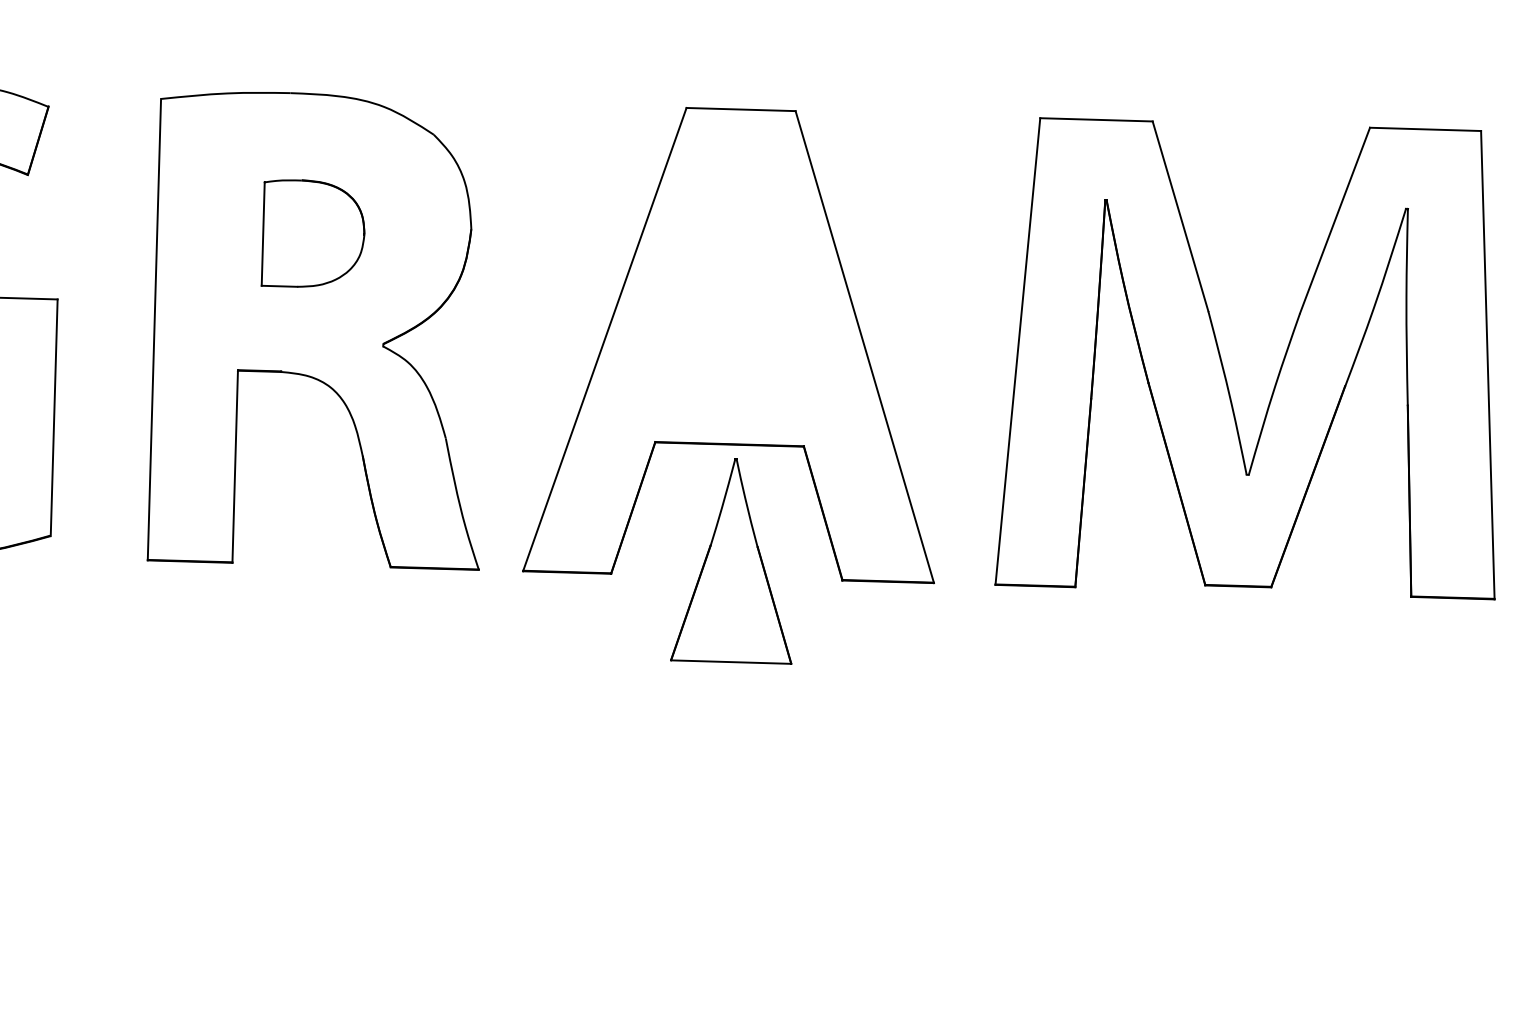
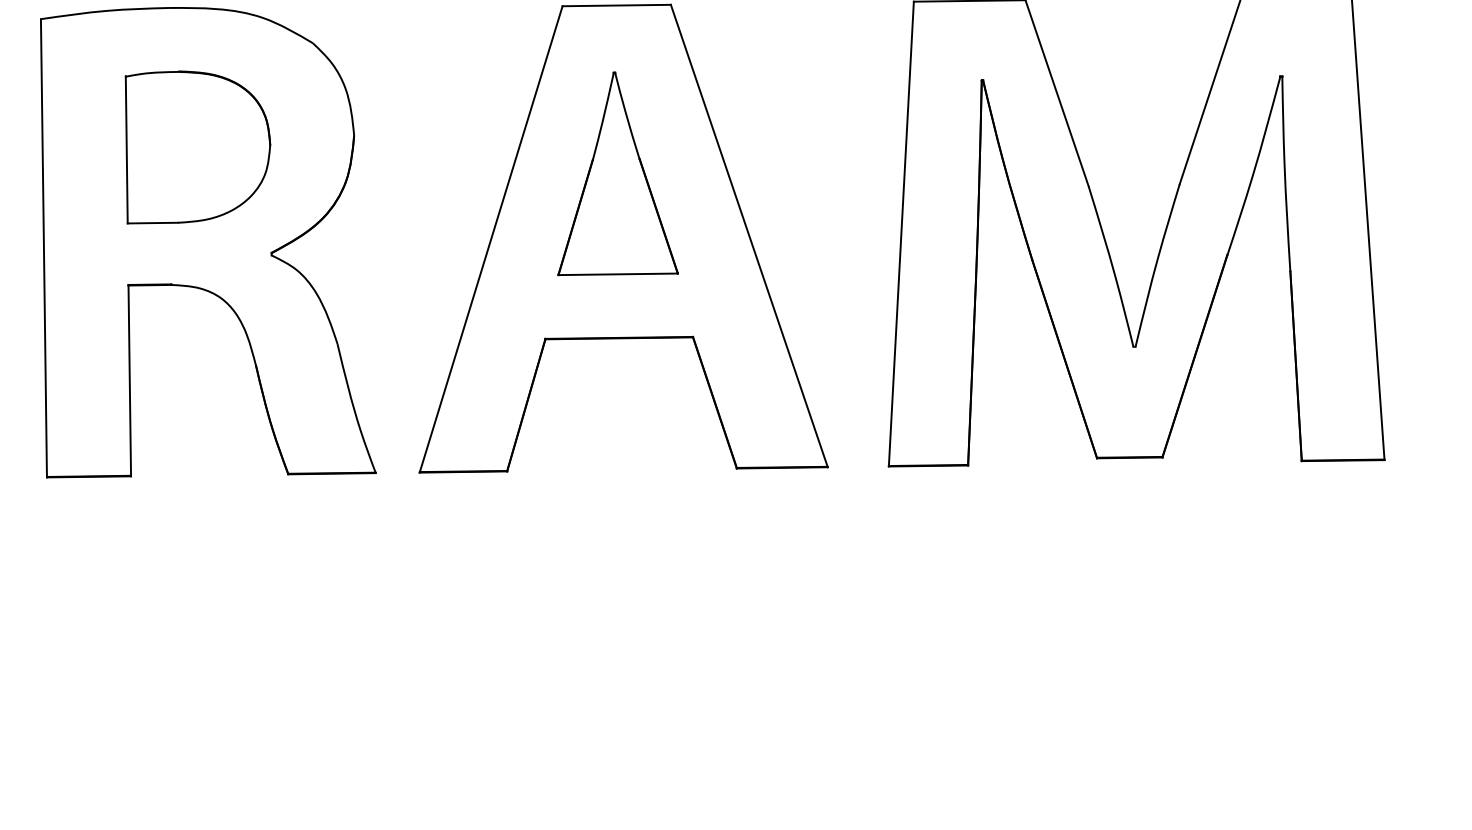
part: (312, 233) -> (196, 146), size x1.43
part: (731, 561) -> (614, 174), moved

